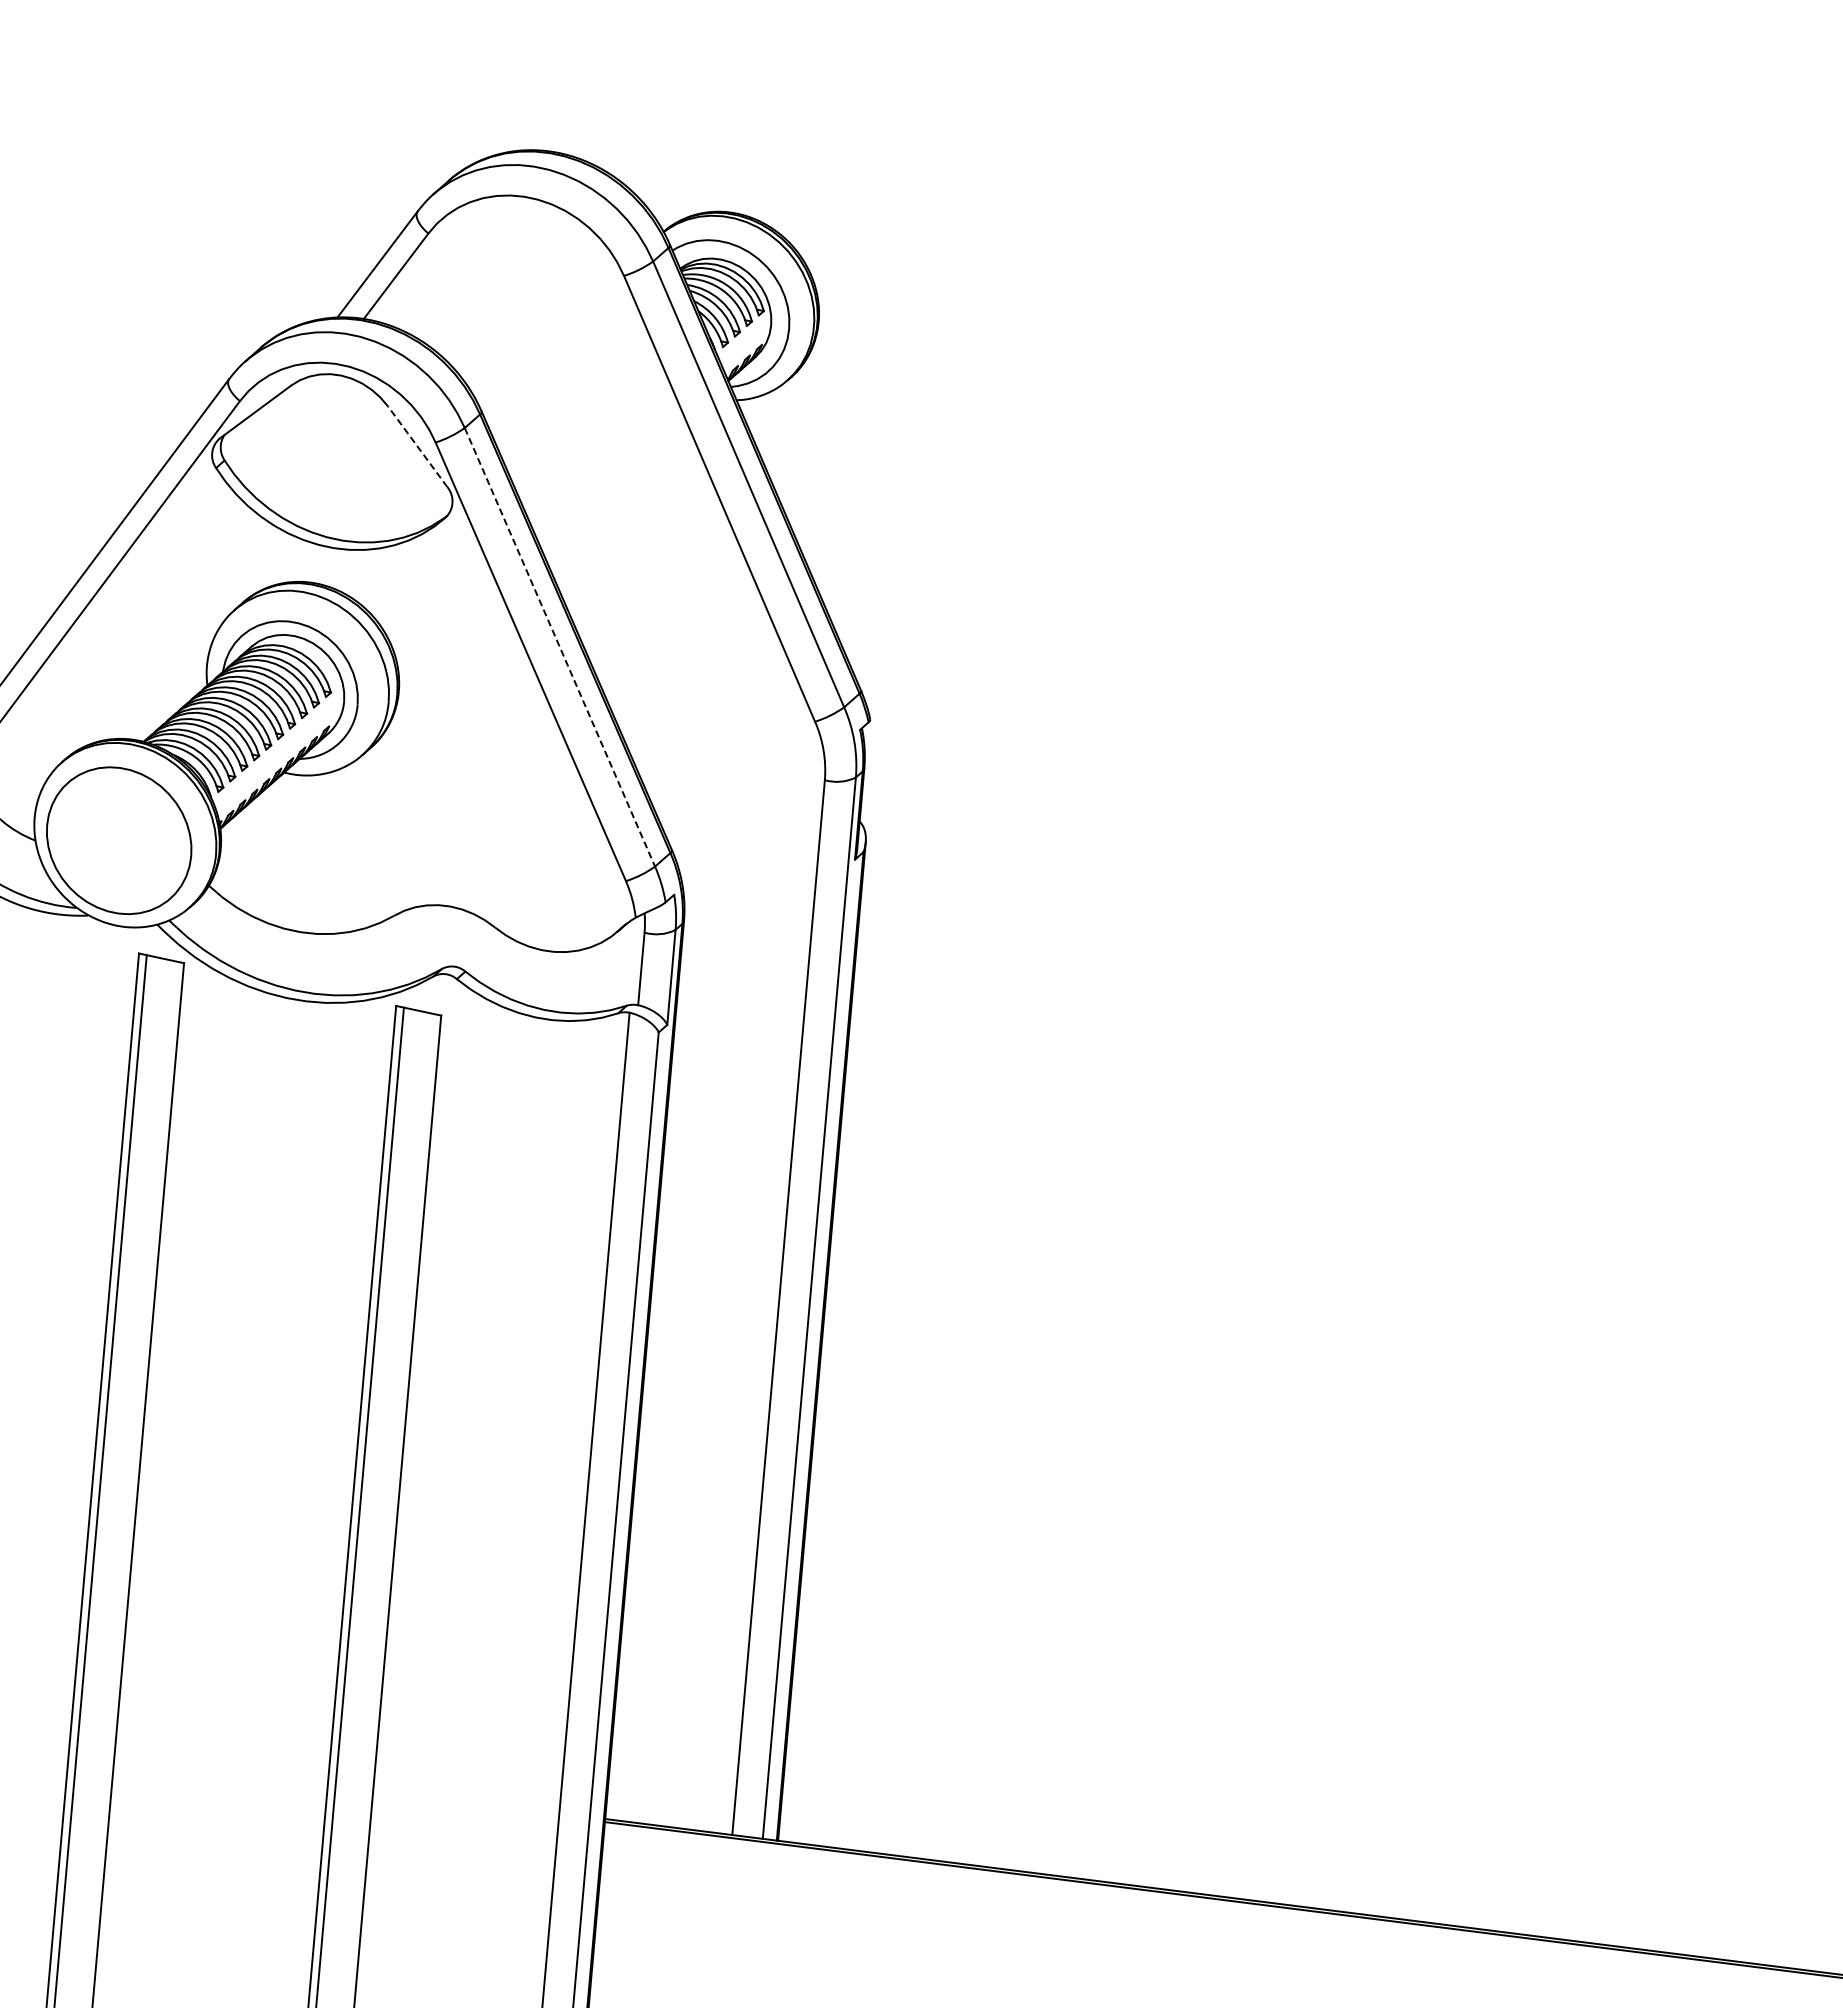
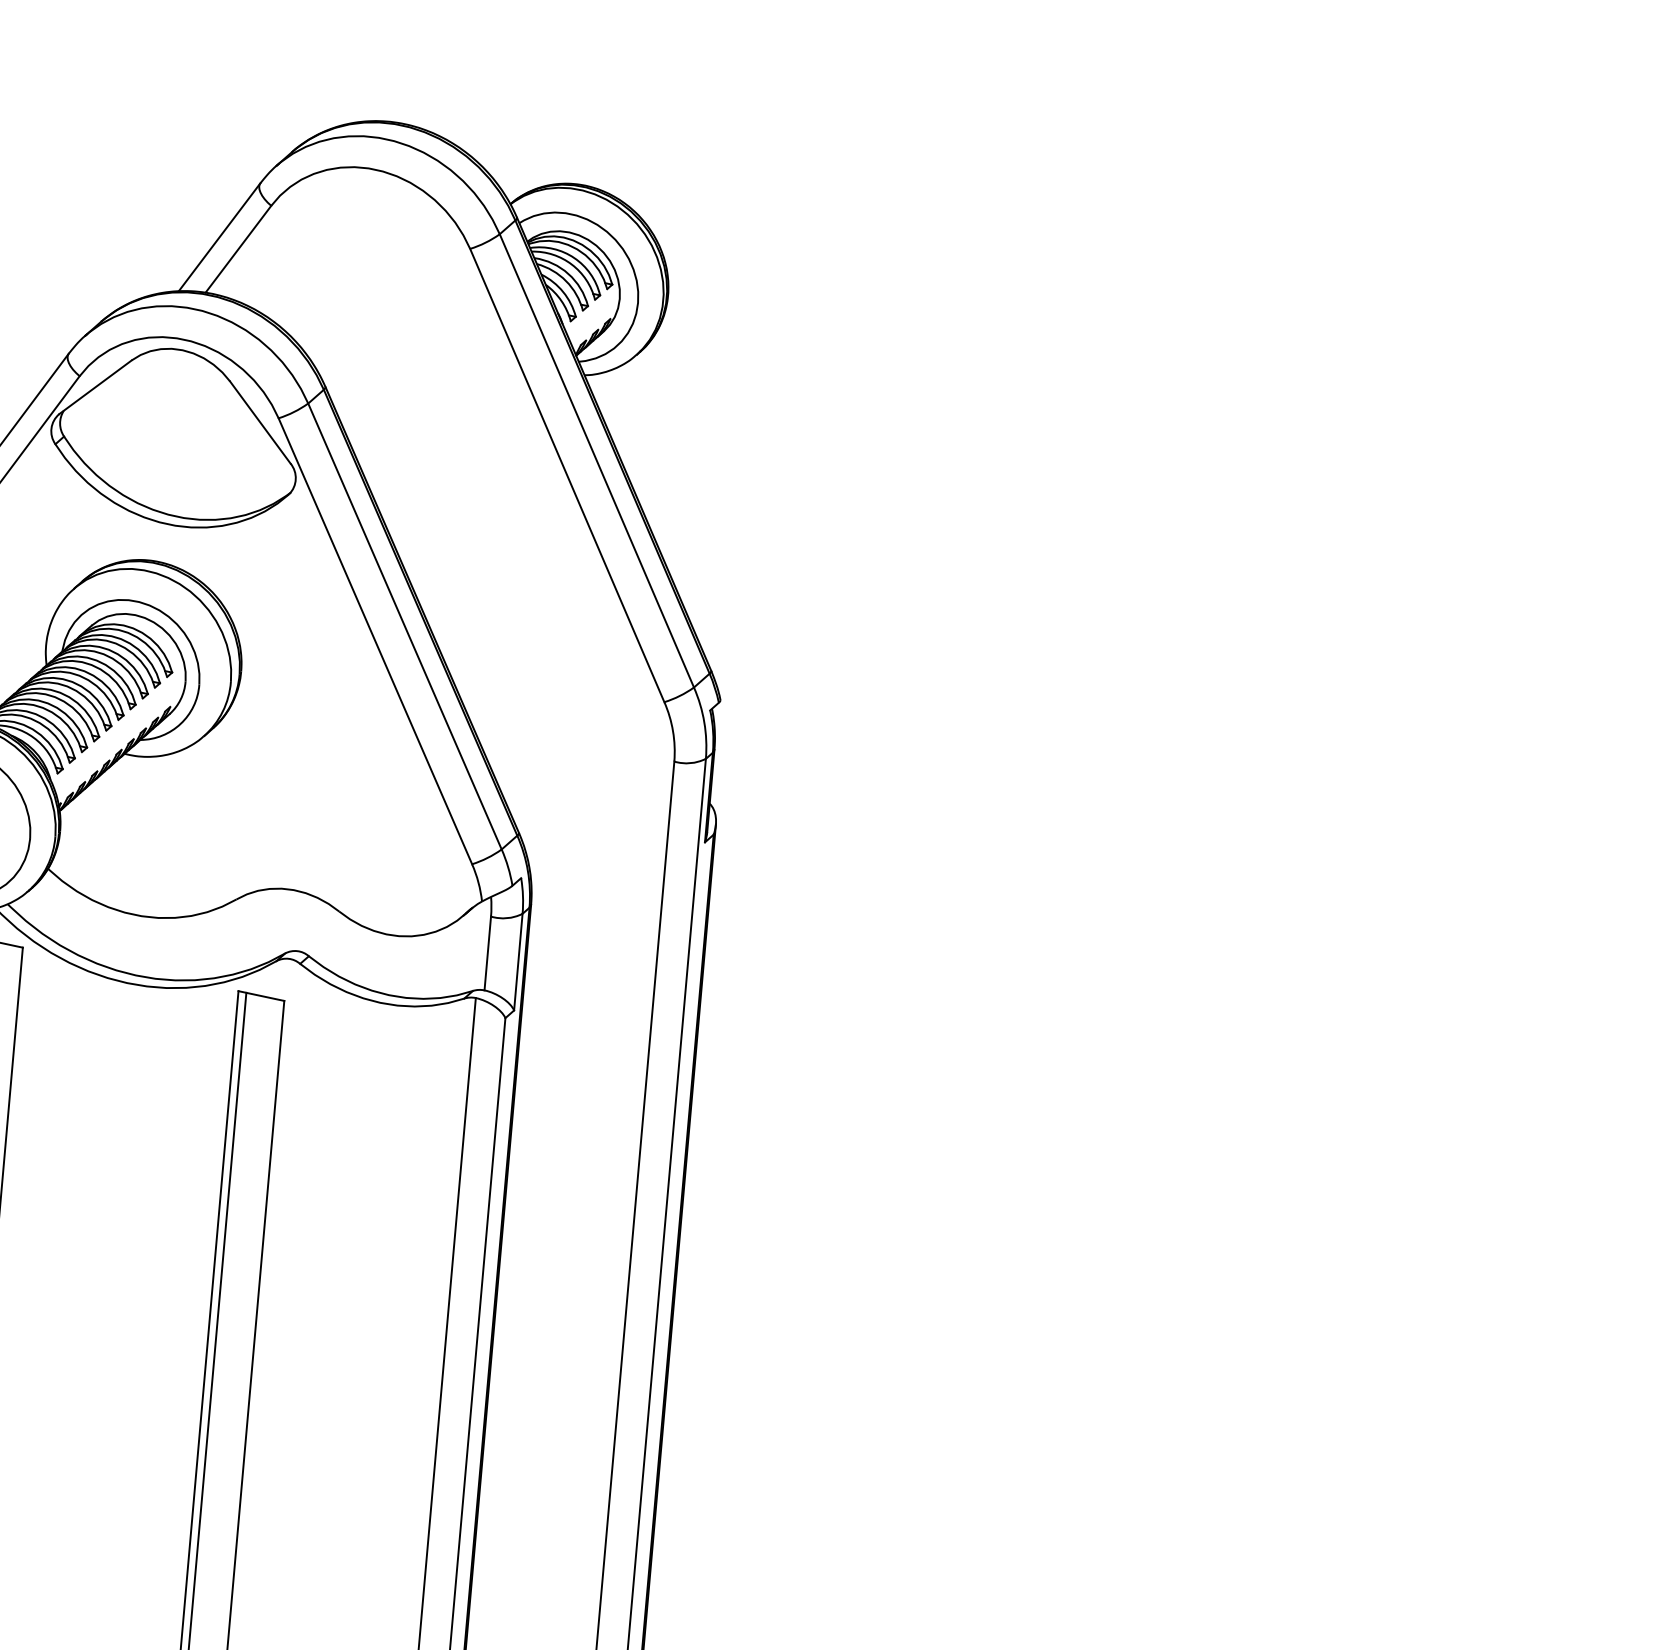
line: (417, 446) -> (260, 422), dashed -> solid
line: (560, 647) -> (405, 626), dashed -> solid

